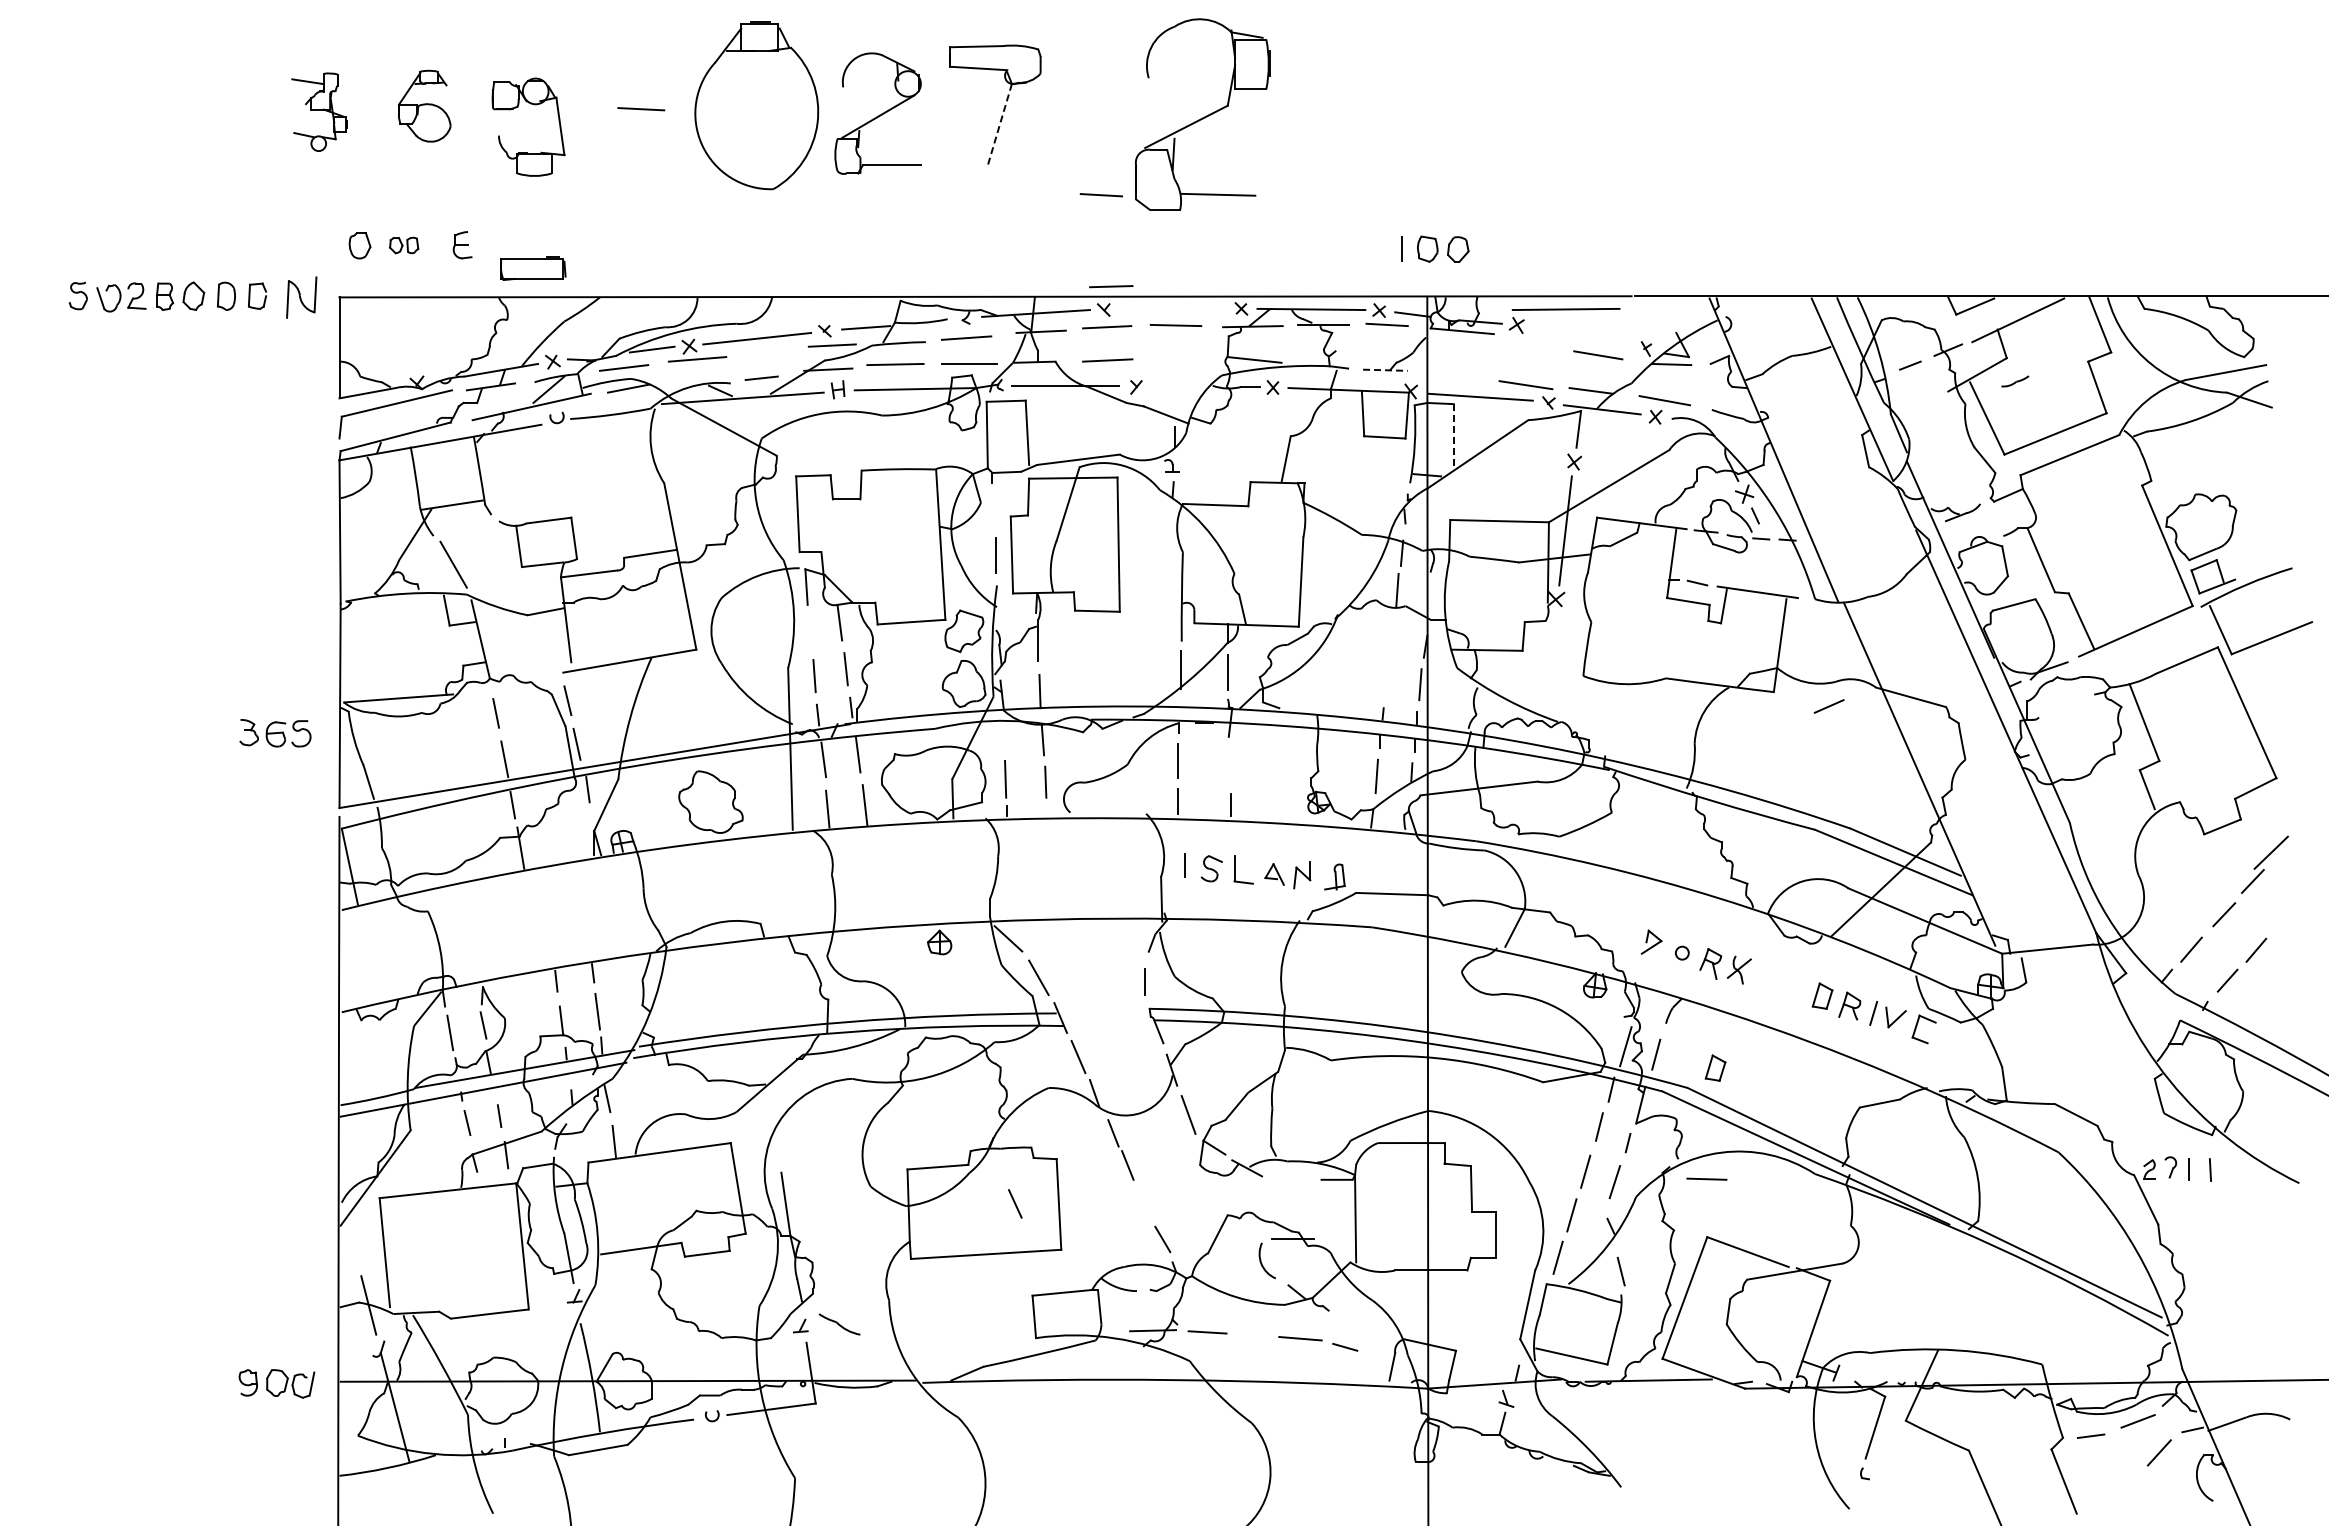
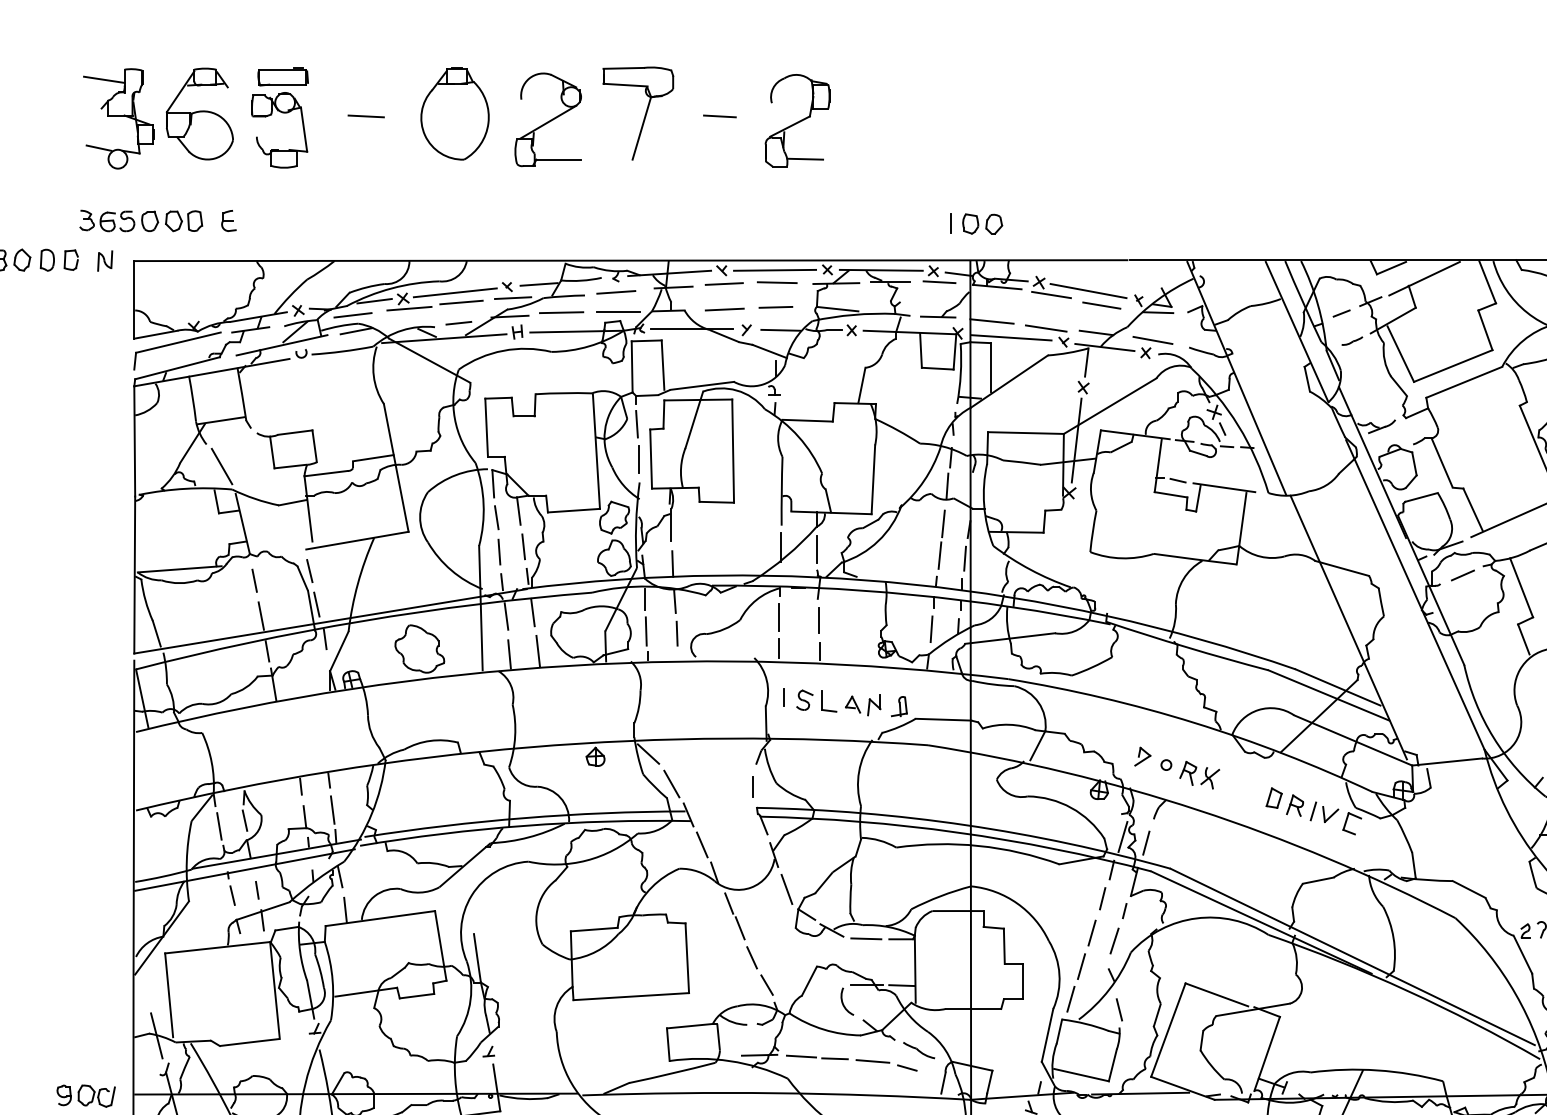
part: (756, 105) -> (454, 113), size x0.71
part: (424, 106) -> (199, 114), size x1.67
part: (319, 111) -> (118, 118), size x1.67
part: (1202, 114) -> (797, 120), size x0.62
line: (999, 125) -> (641, 128), dashed -> solid
line: (1100, 195) -> (719, 116), moved
part: (403, 245) -> (183, 221), size x1.67
part: (533, 268) -> (283, 76), moved
line: (1111, 286) -> (776, 307), moved
part: (301, 296) -> (105, 260), size x0.62
line: (1565, 309) -> (774, 270), moved
line: (1580, 336) -> (1088, 291), added
line: (1532, 341) -> (1051, 294), added
line: (764, 351) -> (460, 302), added
line: (1385, 370) -> (938, 317), dashed -> solid
line: (1455, 375) -> (992, 321), added
part: (2015, 381) -> (1352, 341), moved
line: (1180, 387) -> (780, 330), added
line: (1453, 435) -> (990, 367), dashed -> solid
line: (993, 509) -> (636, 424), added
line: (810, 631) -> (496, 517), added
line: (1389, 657) -> (941, 537), added
line: (1828, 706) -> (1462, 575), moved
part: (275, 733) -> (107, 221), moved
line: (1003, 737) -> (644, 599), added
line: (1229, 764) -> (818, 620), added
part: (1715, 1067) -> (1191, 852), removed
line: (1706, 1178) -> (866, 938), moved
line: (1015, 1203) -> (752, 957), moved
line: (1338, 1239) -> (902, 985), added
part: (839, 1324) -> (919, 1050), moved
line: (1250, 1334) -> (834, 1058), added

